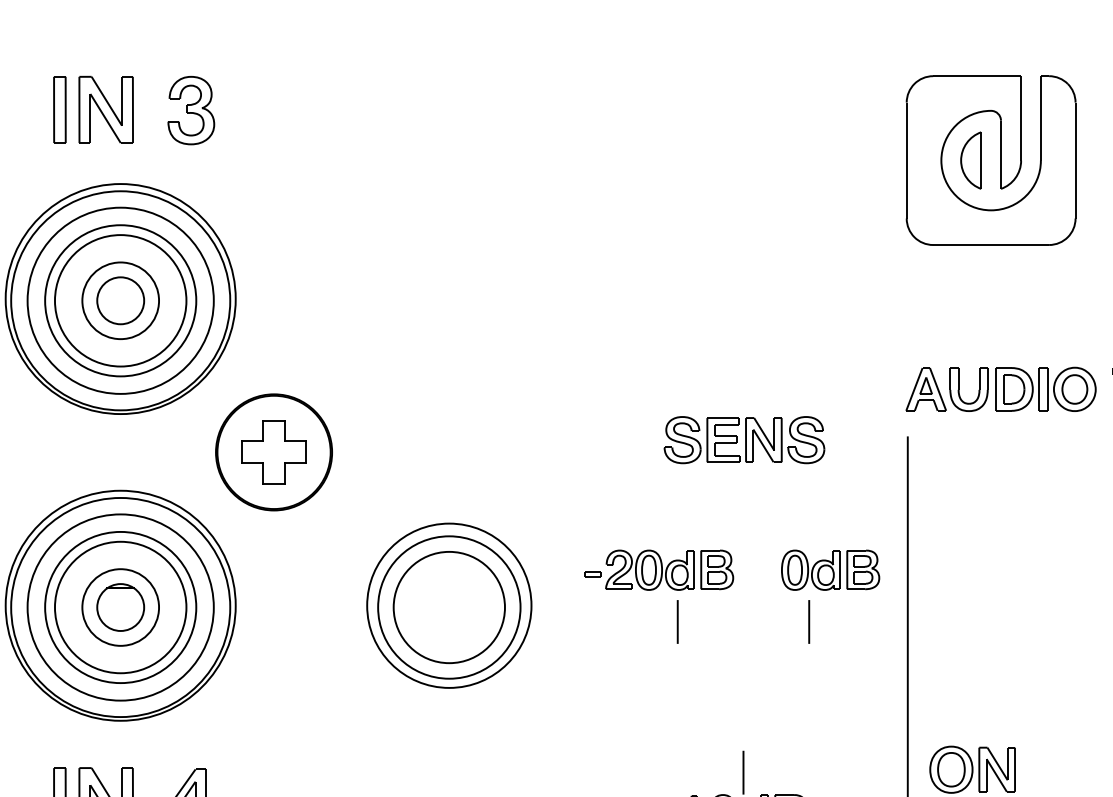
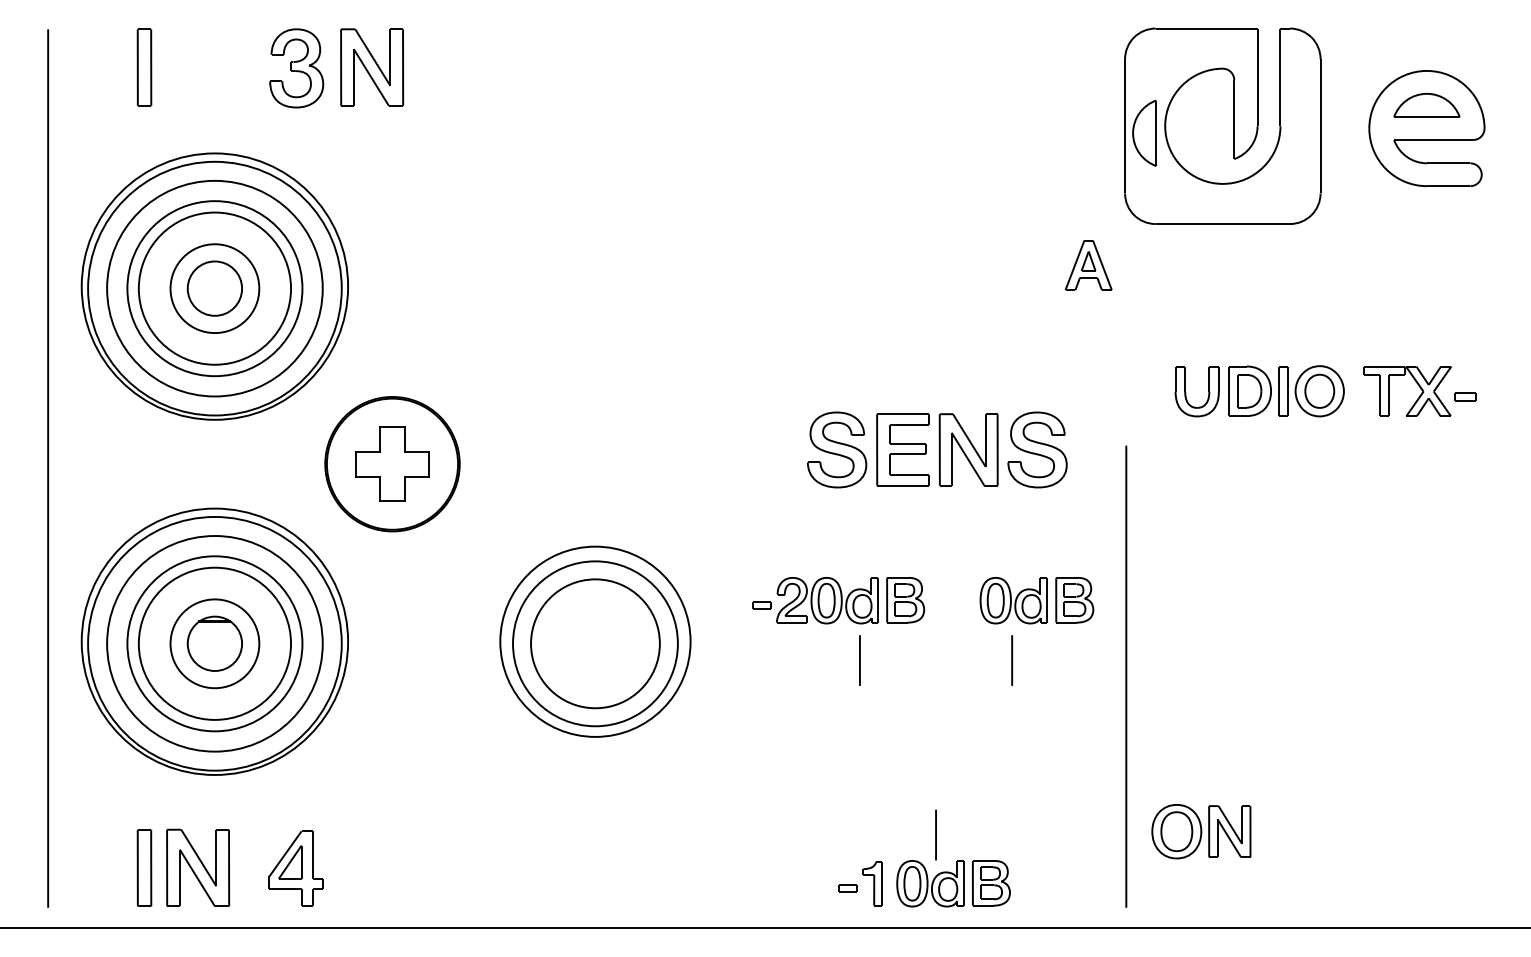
part: (106, 109) -> (372, 67), moved
part: (970, 159) -> (1144, 132), moved
part: (926, 389) -> (1088, 265), moved
part: (743, 439) -> (936, 449), size x1.4

